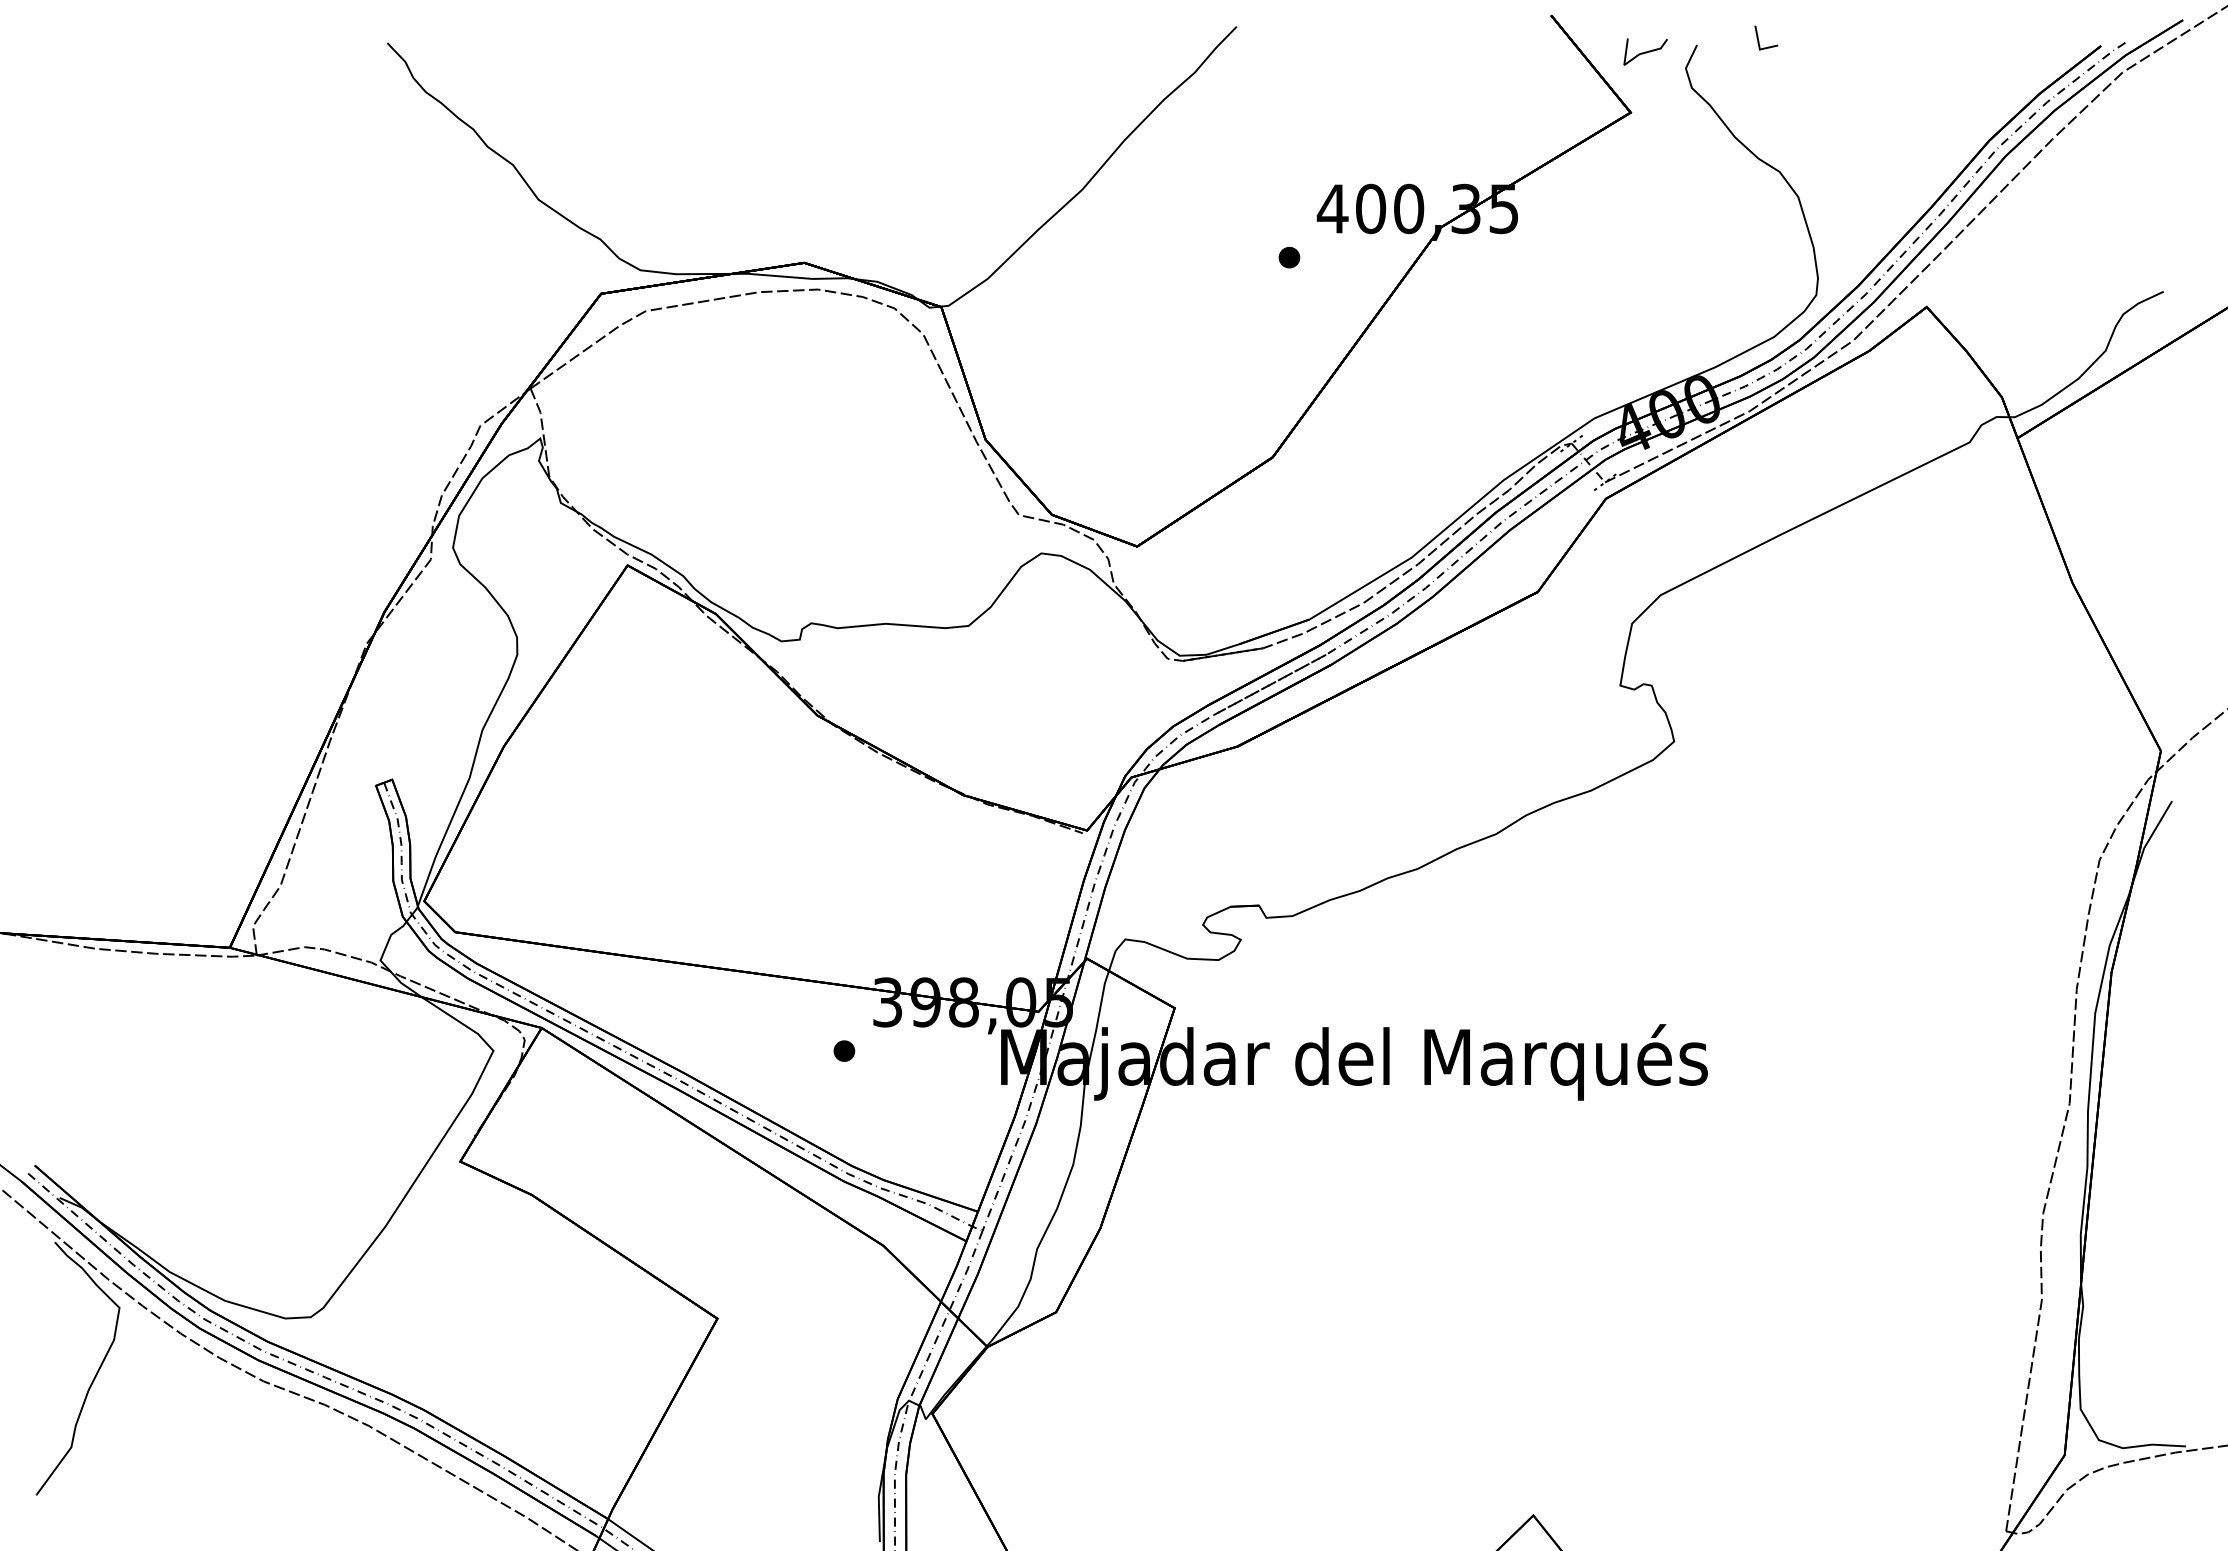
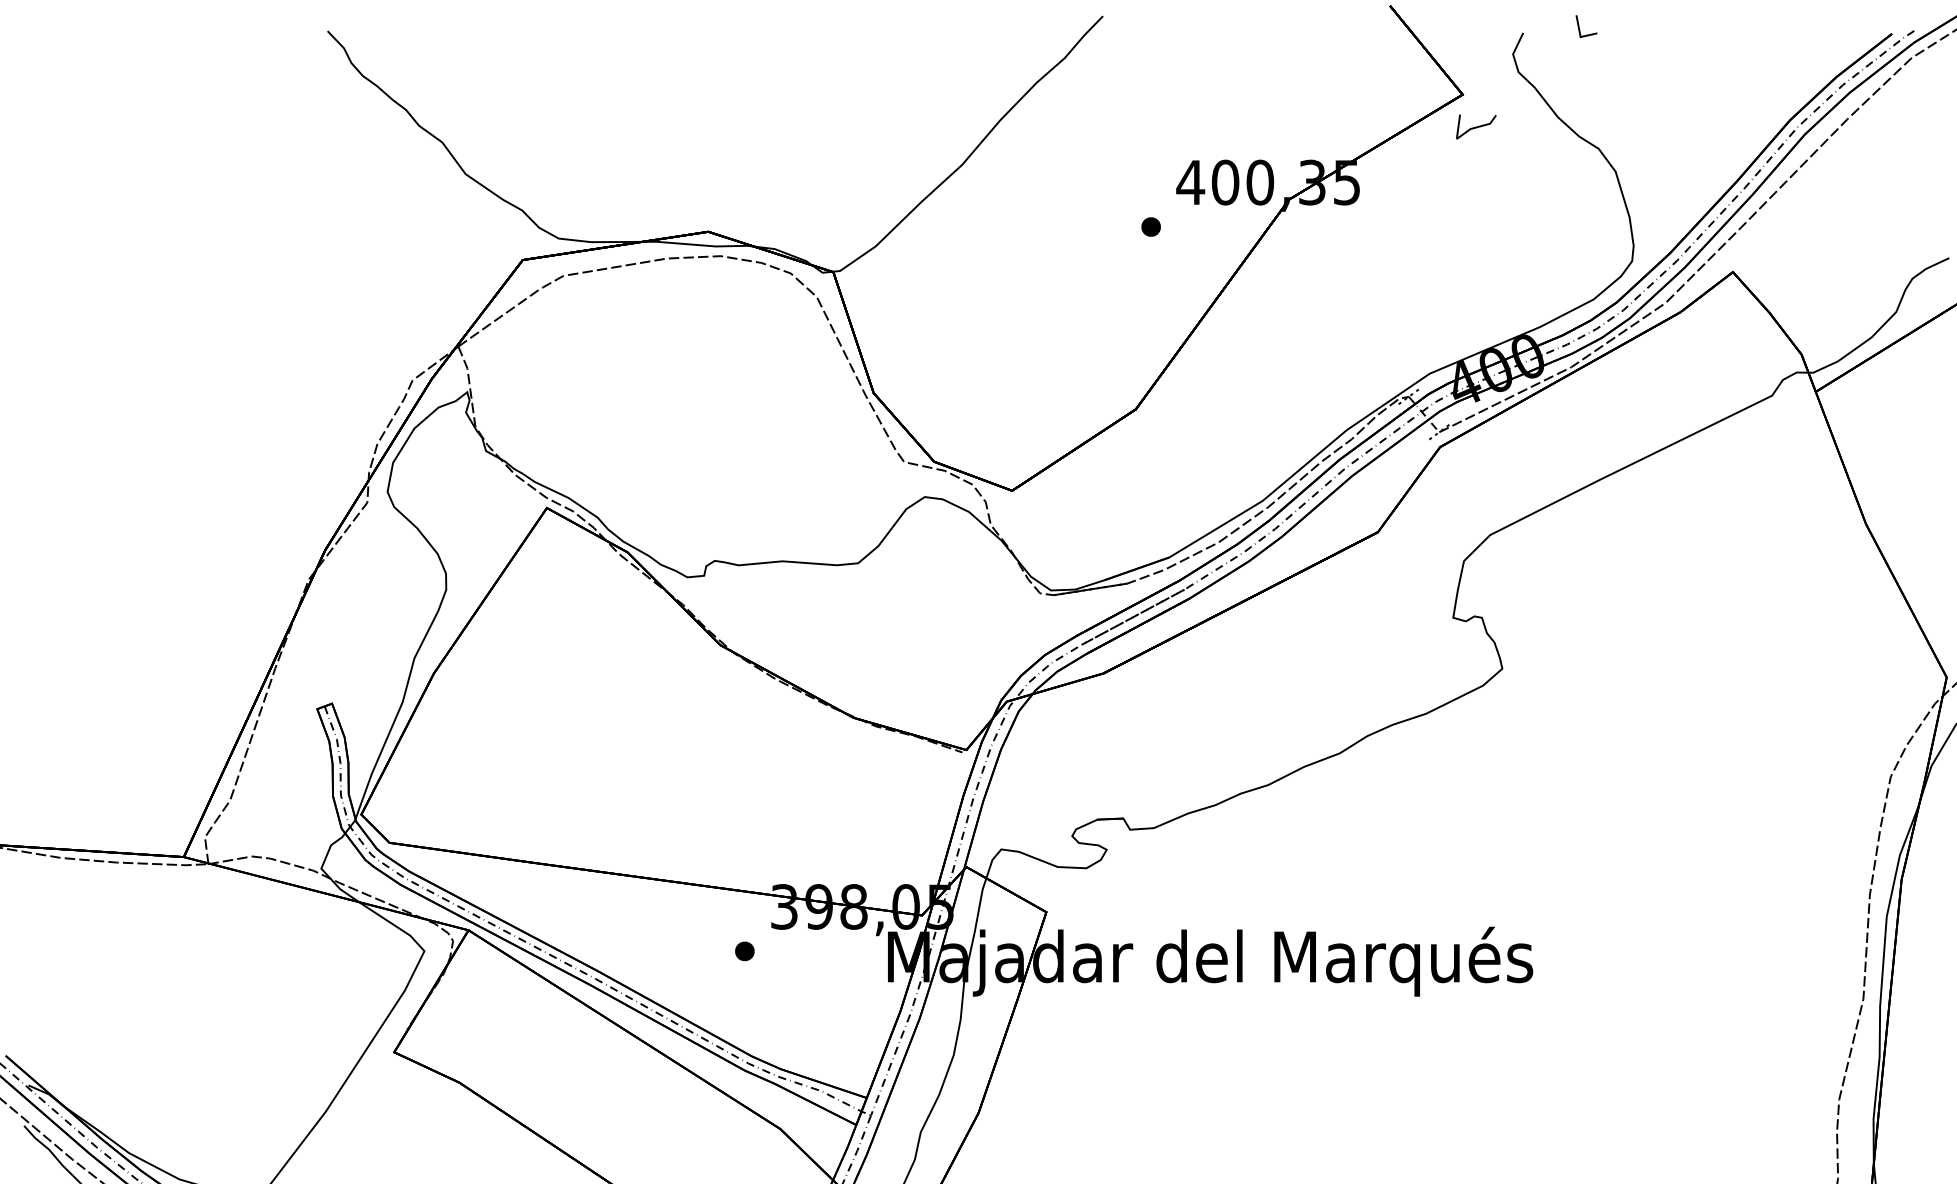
line: (1645, 51) -> (1476, 126), moved

